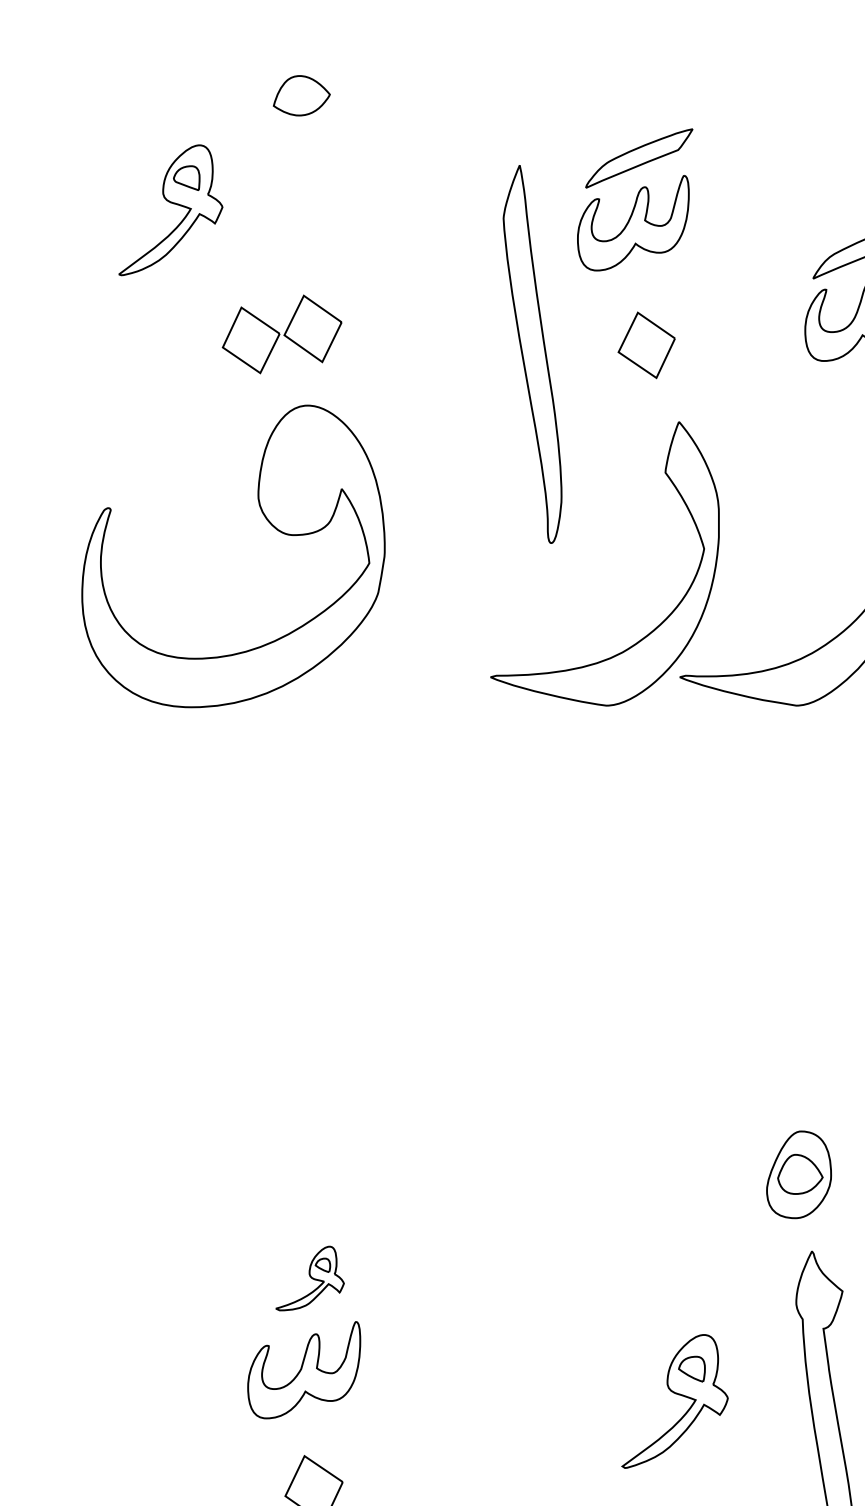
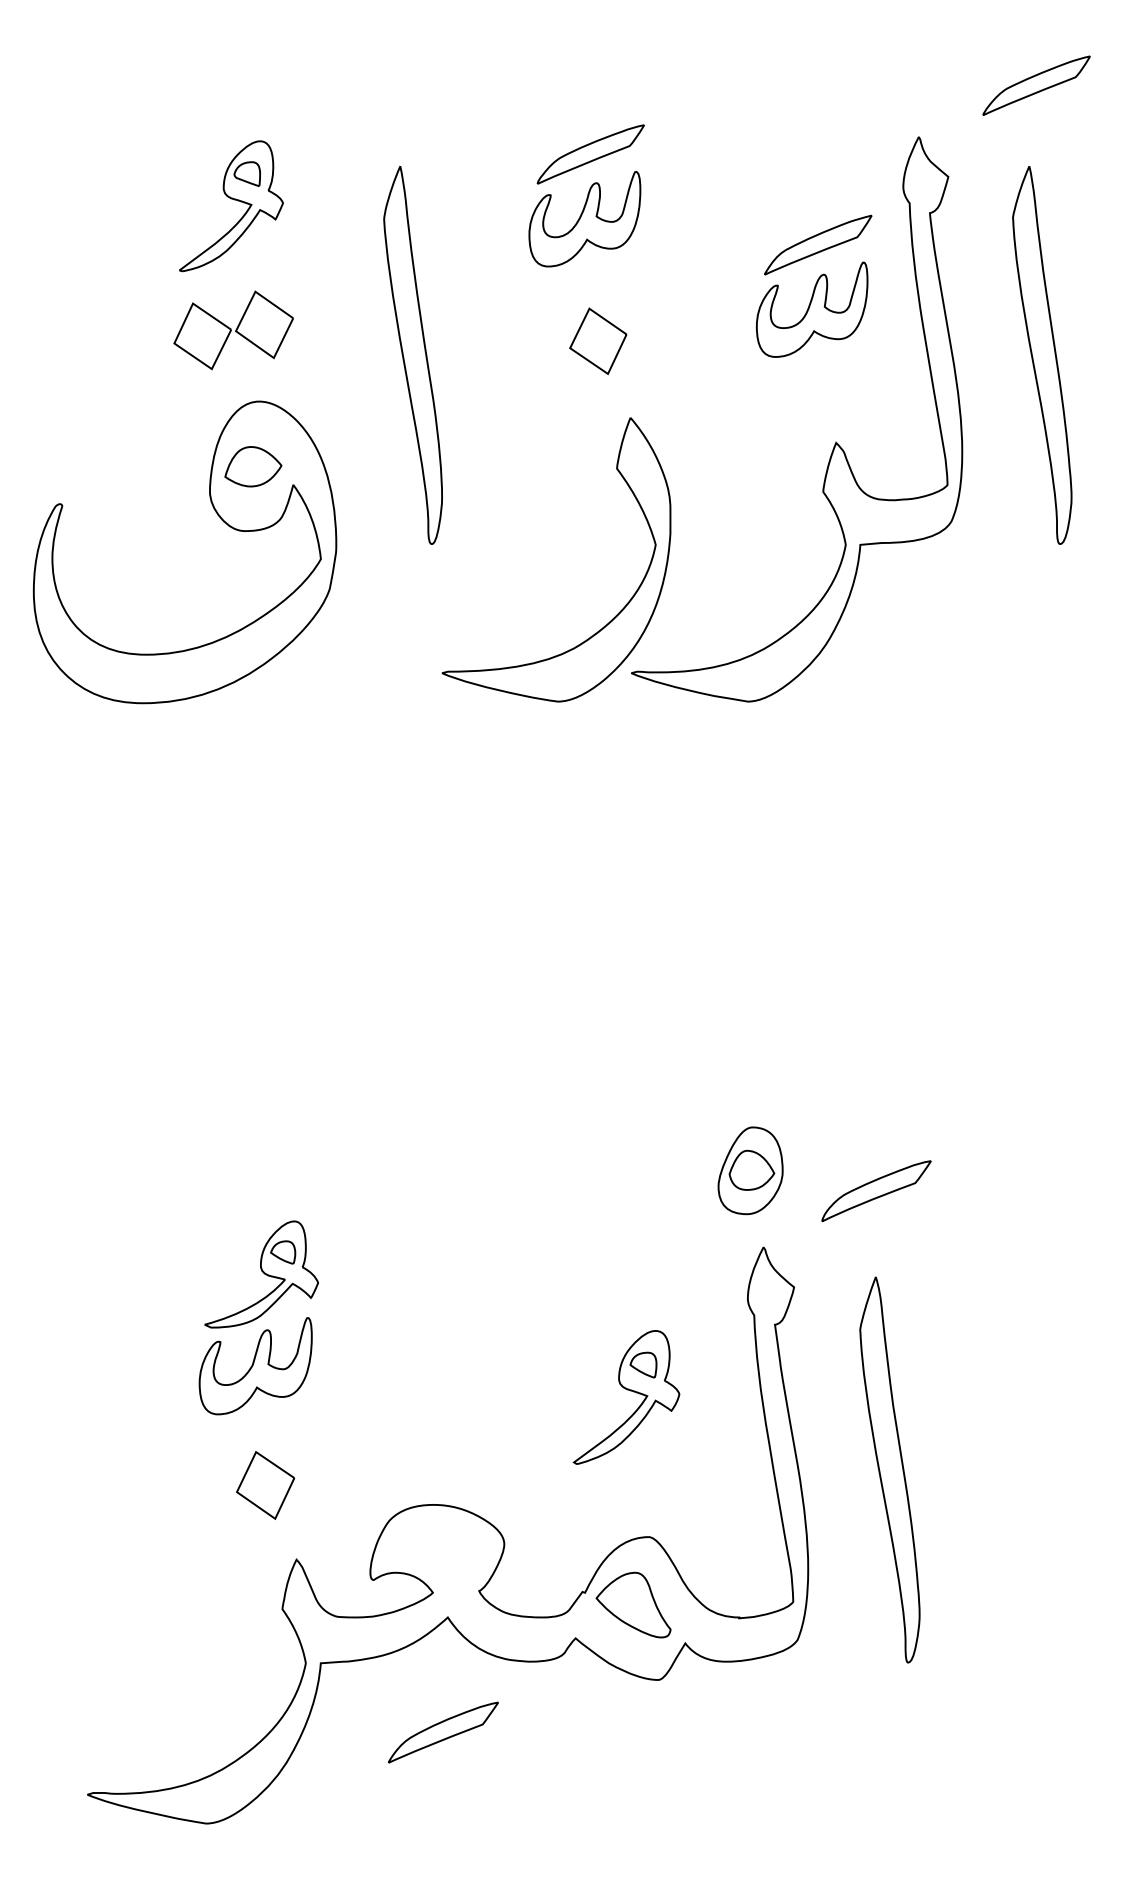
part: (301, 95) -> (253, 466), moved
part: (173, 204) -> (234, 200), moved
part: (531, 354) -> (412, 355), moved
part: (309, 1278) -> (261, 1274), size x1.67

